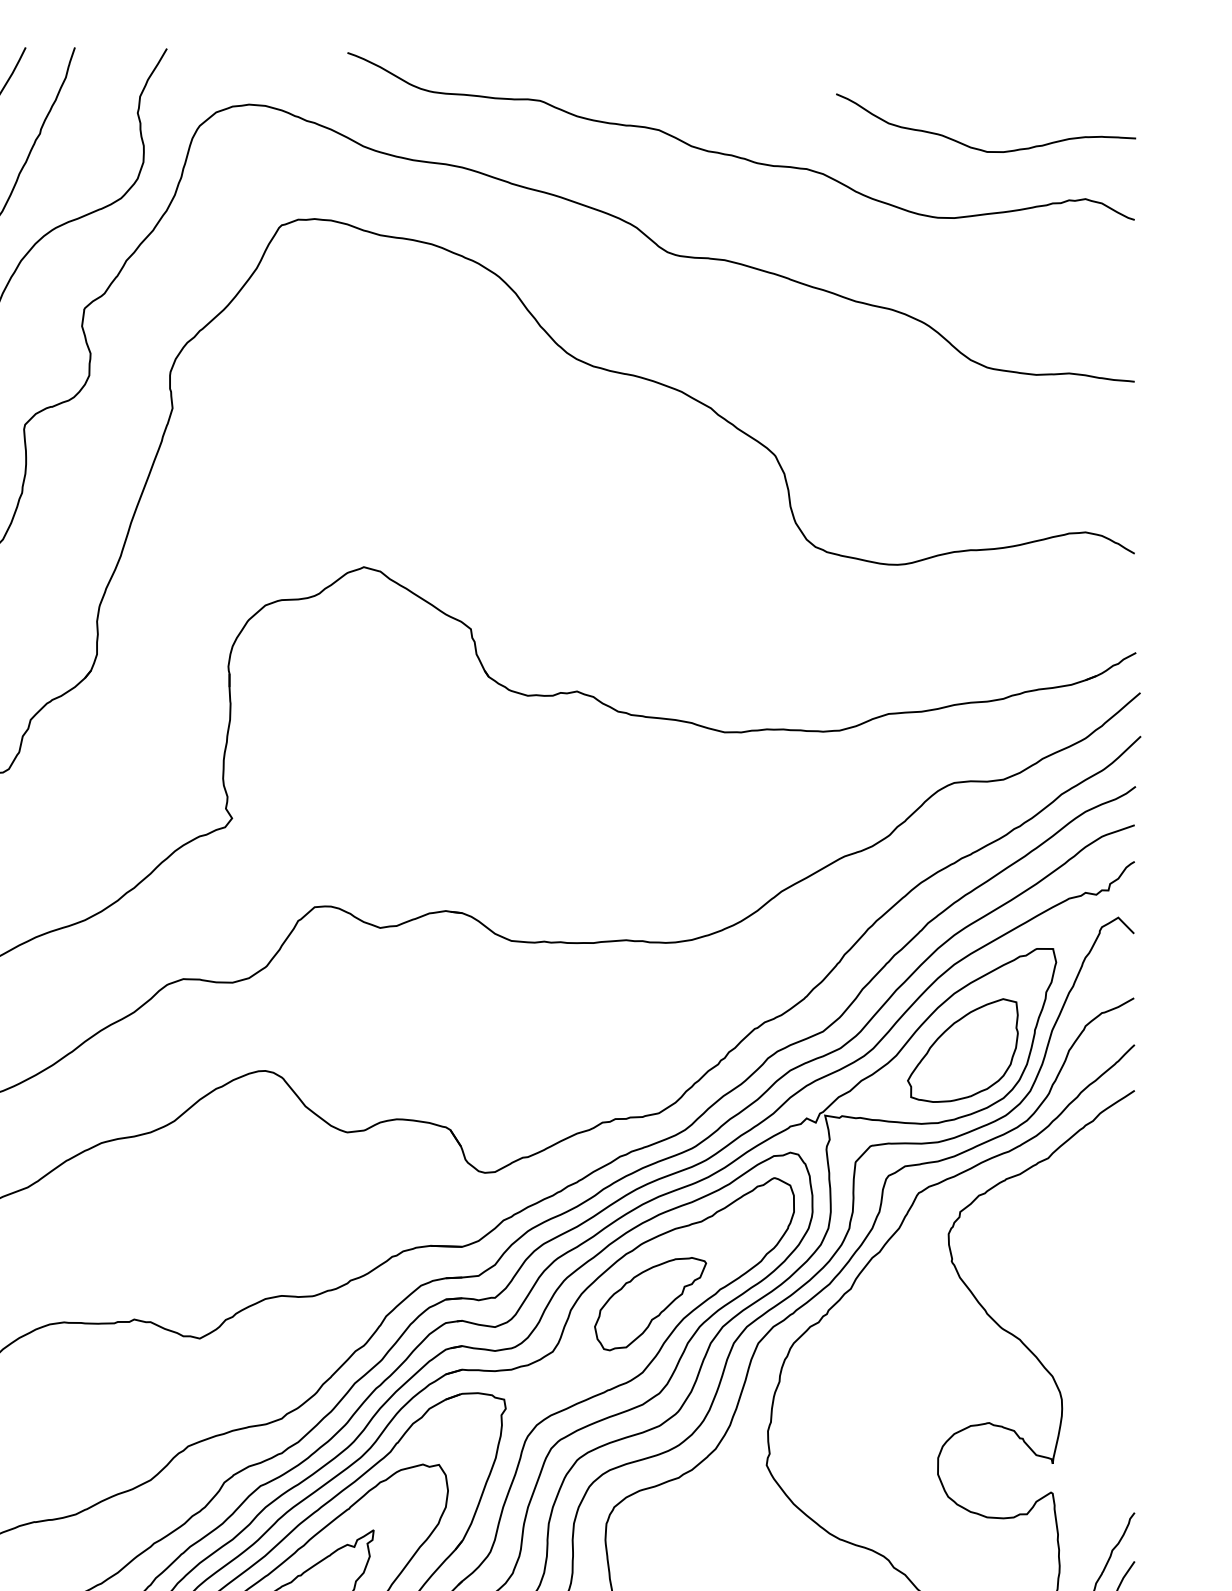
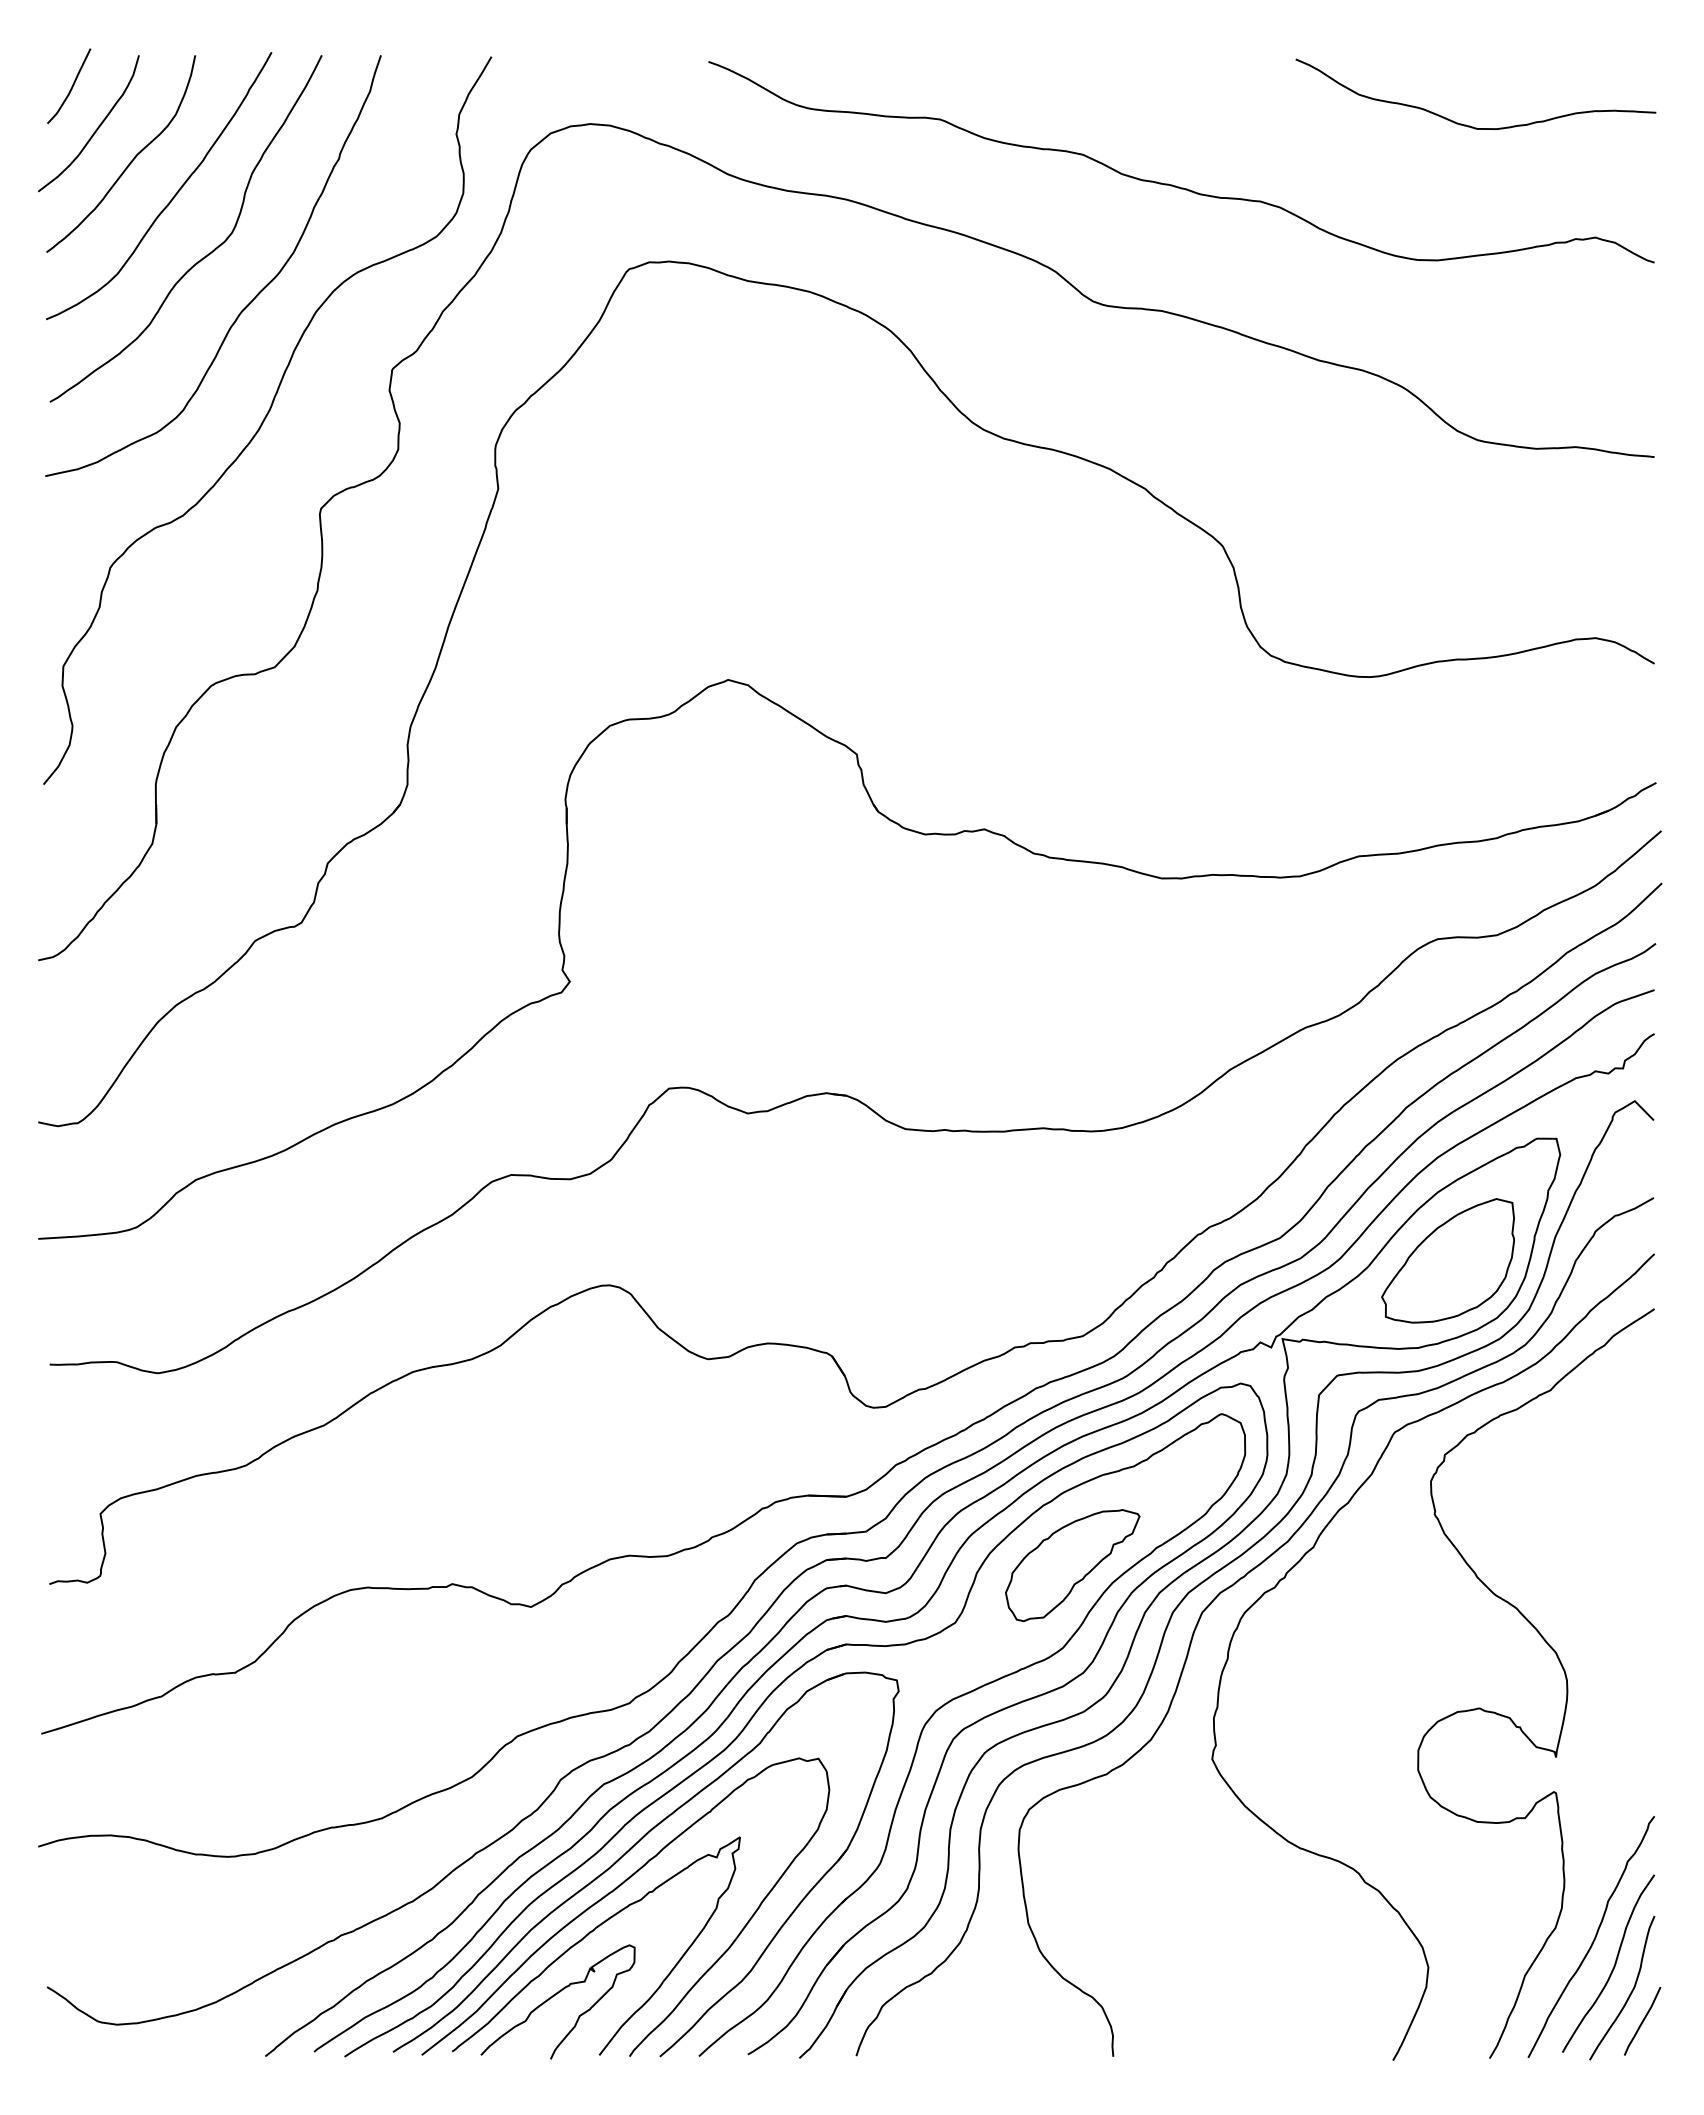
curve: (980, 149) -> (1469, 125), moved

